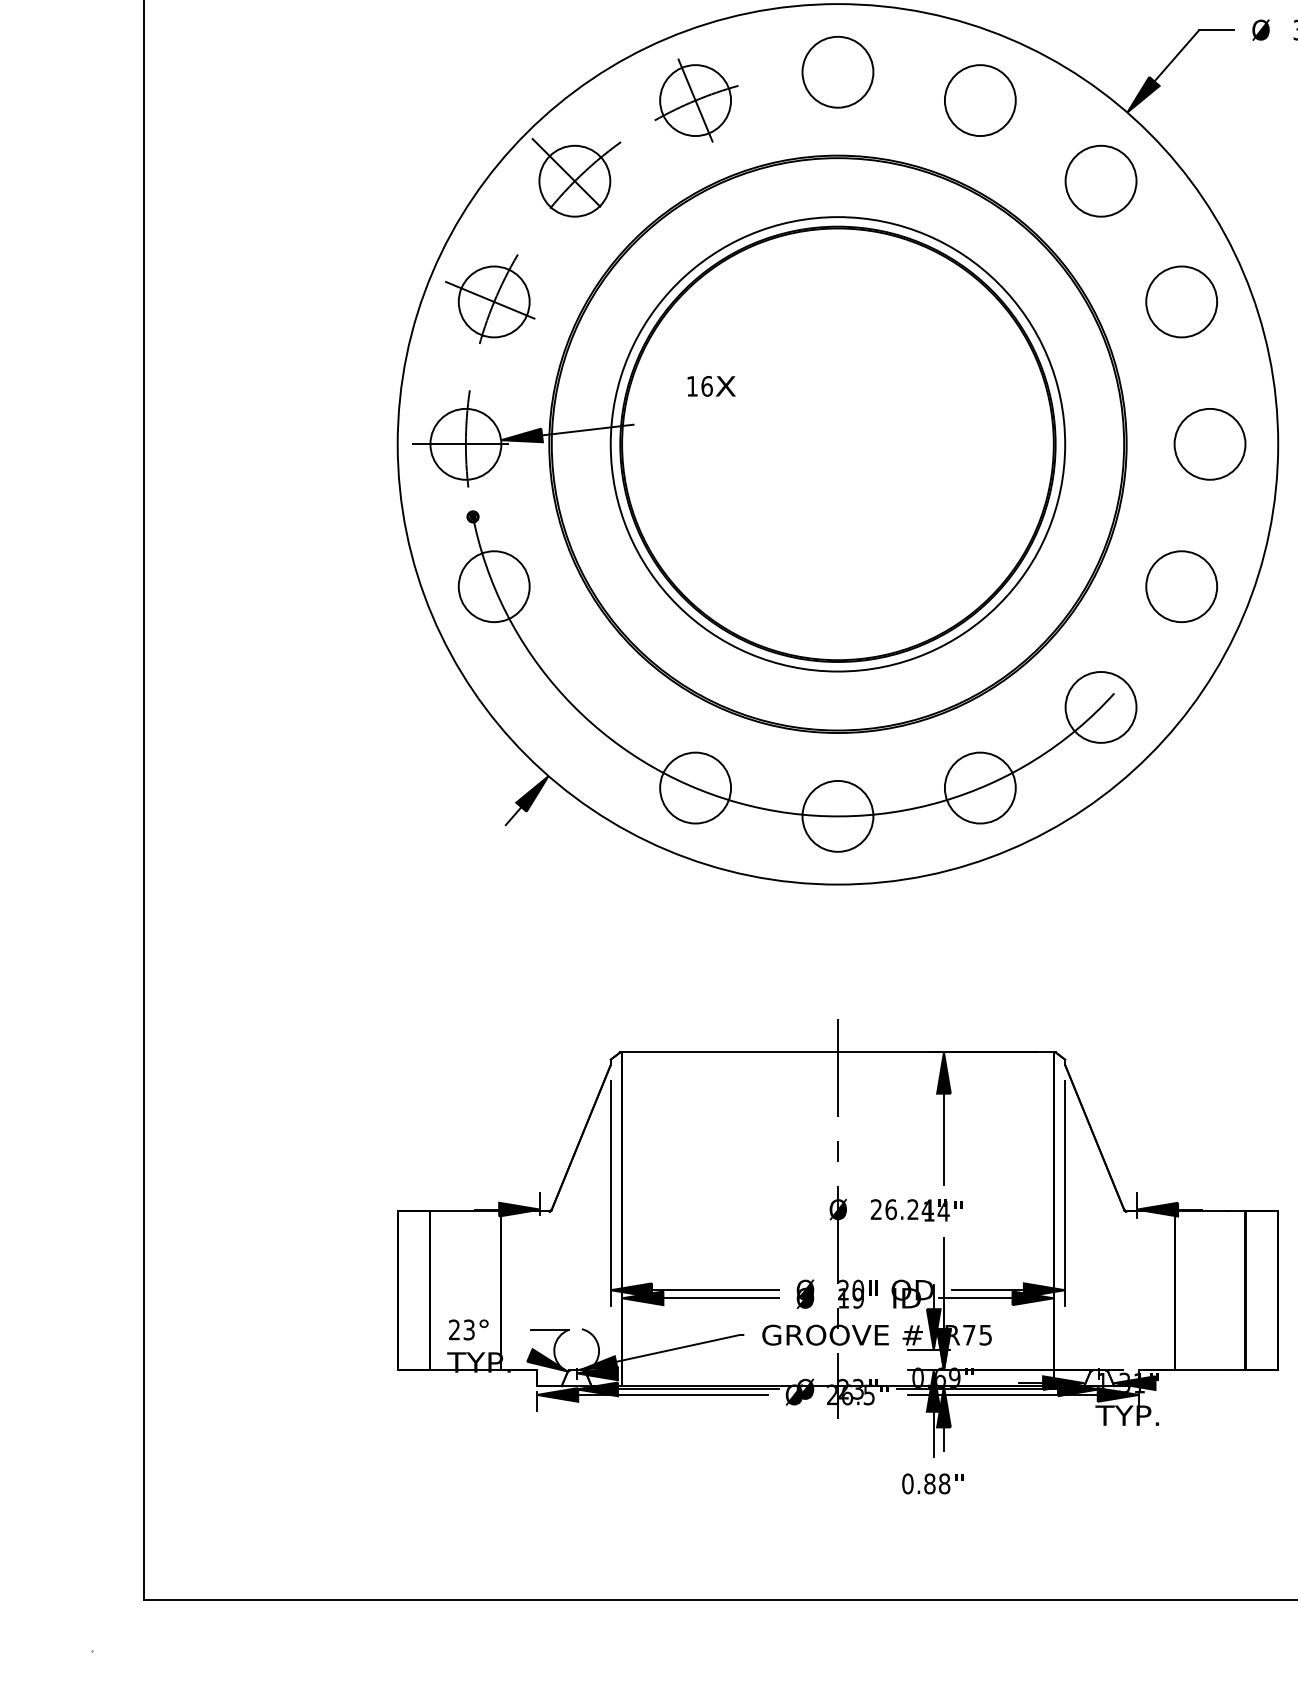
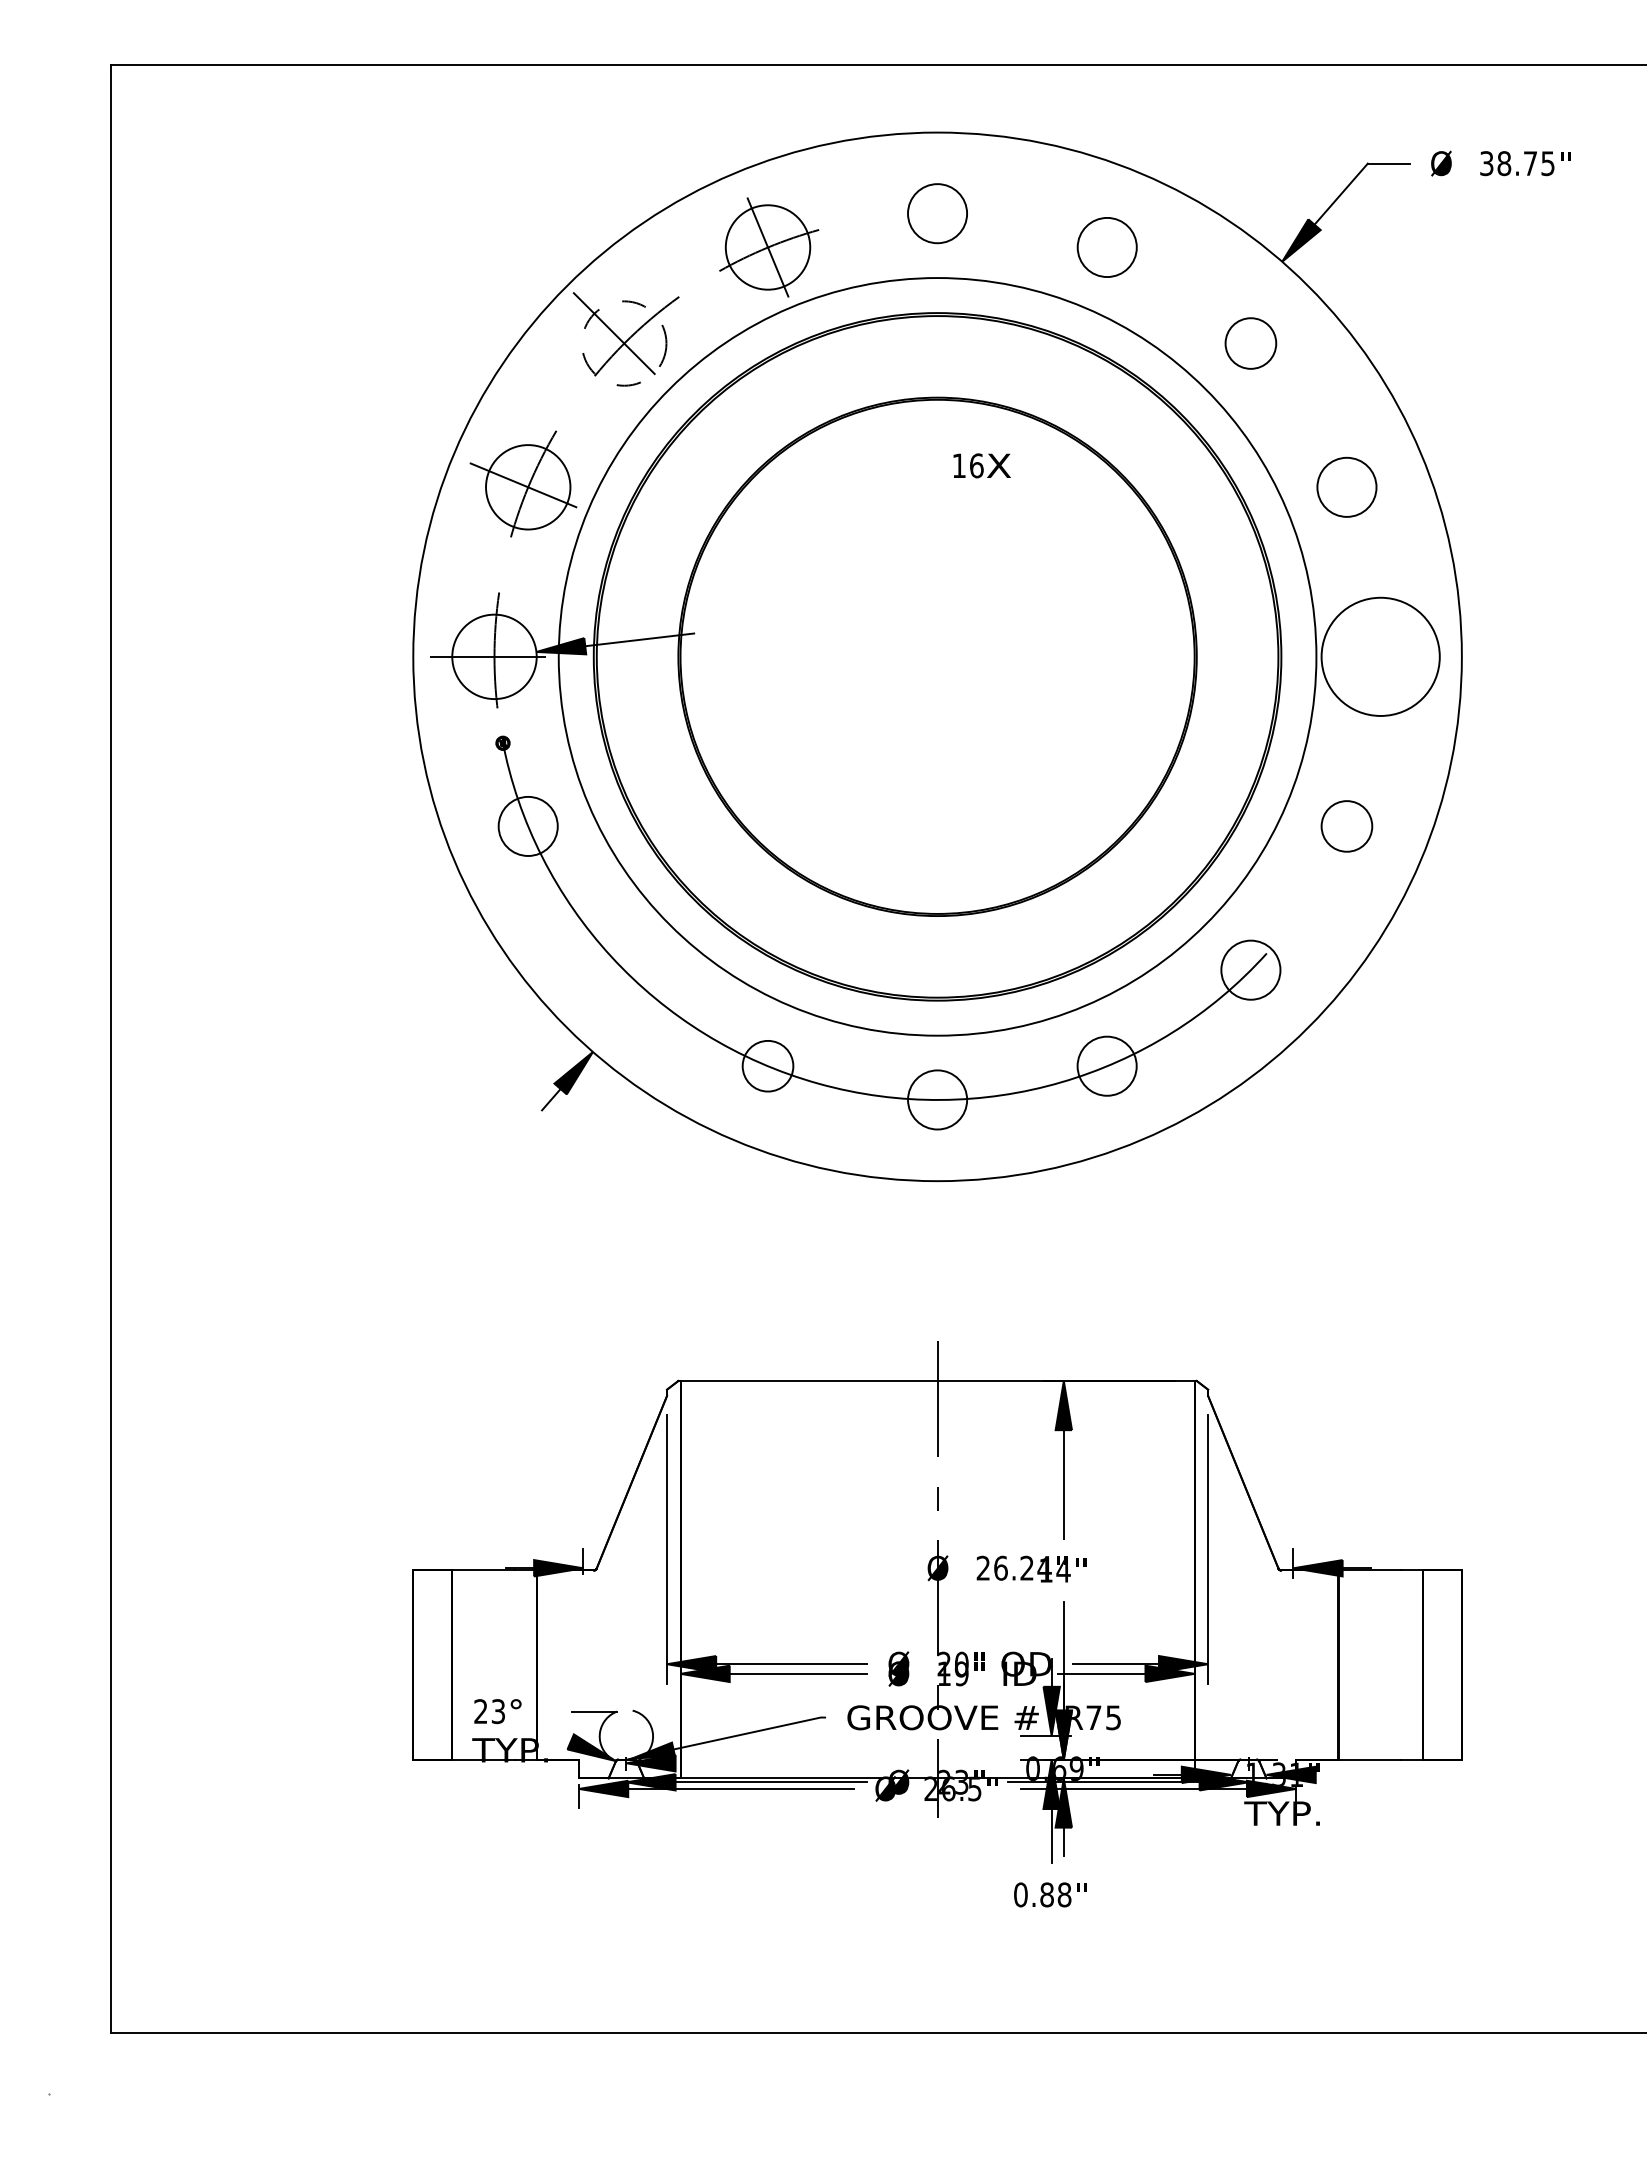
circle: (837, 72) -> (937, 213), size x0.7
circle: (980, 100) -> (1107, 247), size x0.7
circle: (575, 181) -> (624, 343), solid -> dashed
circle: (1100, 181) -> (1250, 343), size x0.6
circle: (1181, 302) -> (1346, 487), size x0.7
text: (711, 386) -> (981, 465), moved
circle: (837, 444) -> (937, 656), size x1.4
circle: (1209, 444) -> (1380, 656), size x1.4
circle: (494, 586) -> (528, 826), size x0.7
circle: (1181, 586) -> (1346, 826), size x0.6
circle: (1100, 706) -> (1250, 969), size x0.7
circle: (695, 788) -> (767, 1066), size x0.6
circle: (979, 788) -> (1106, 1066), size x0.7
circle: (837, 816) -> (937, 1099), size x0.7

